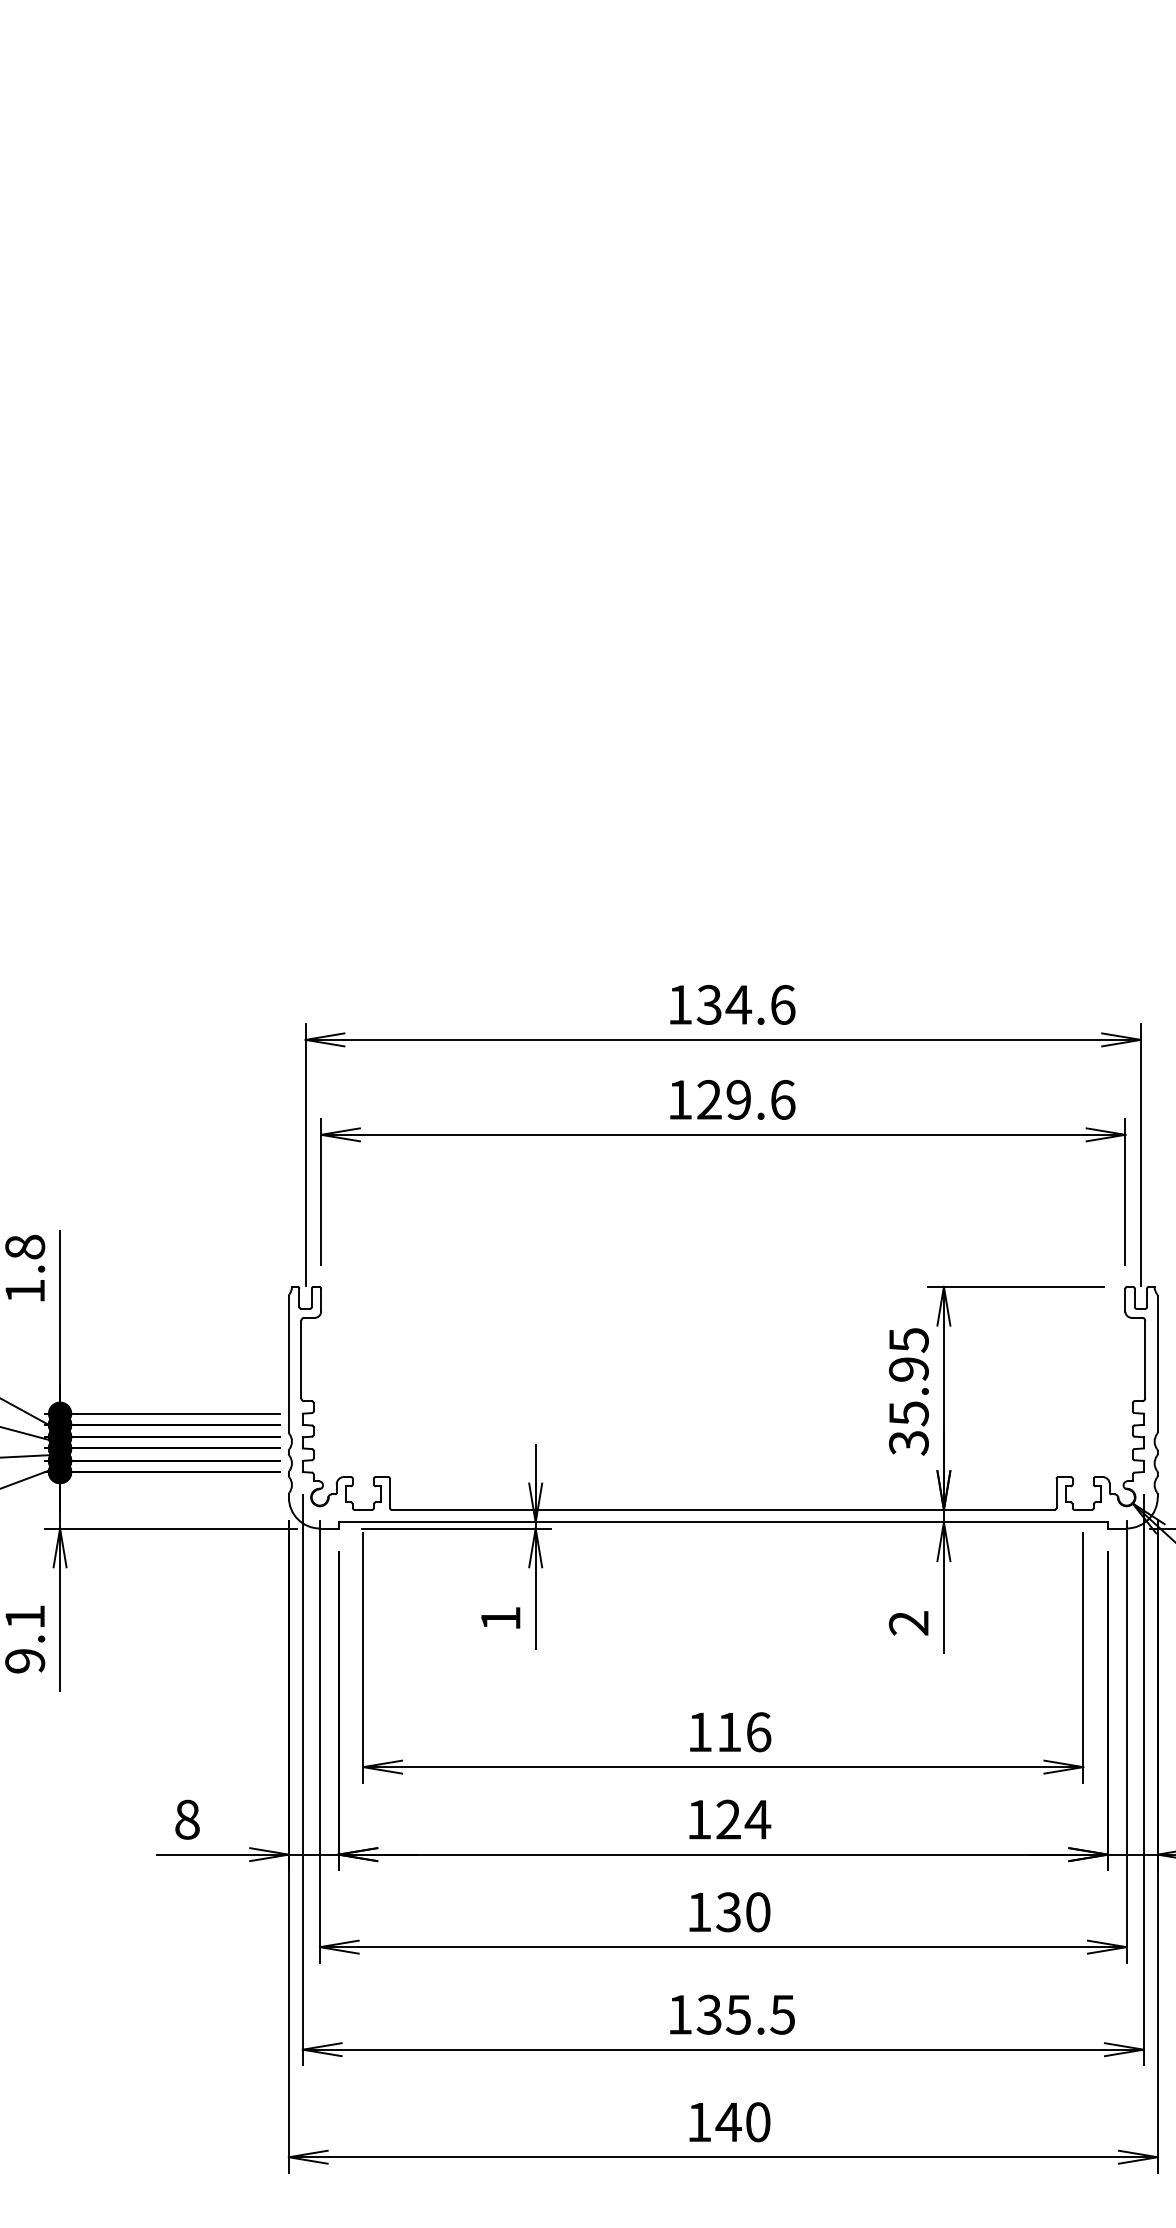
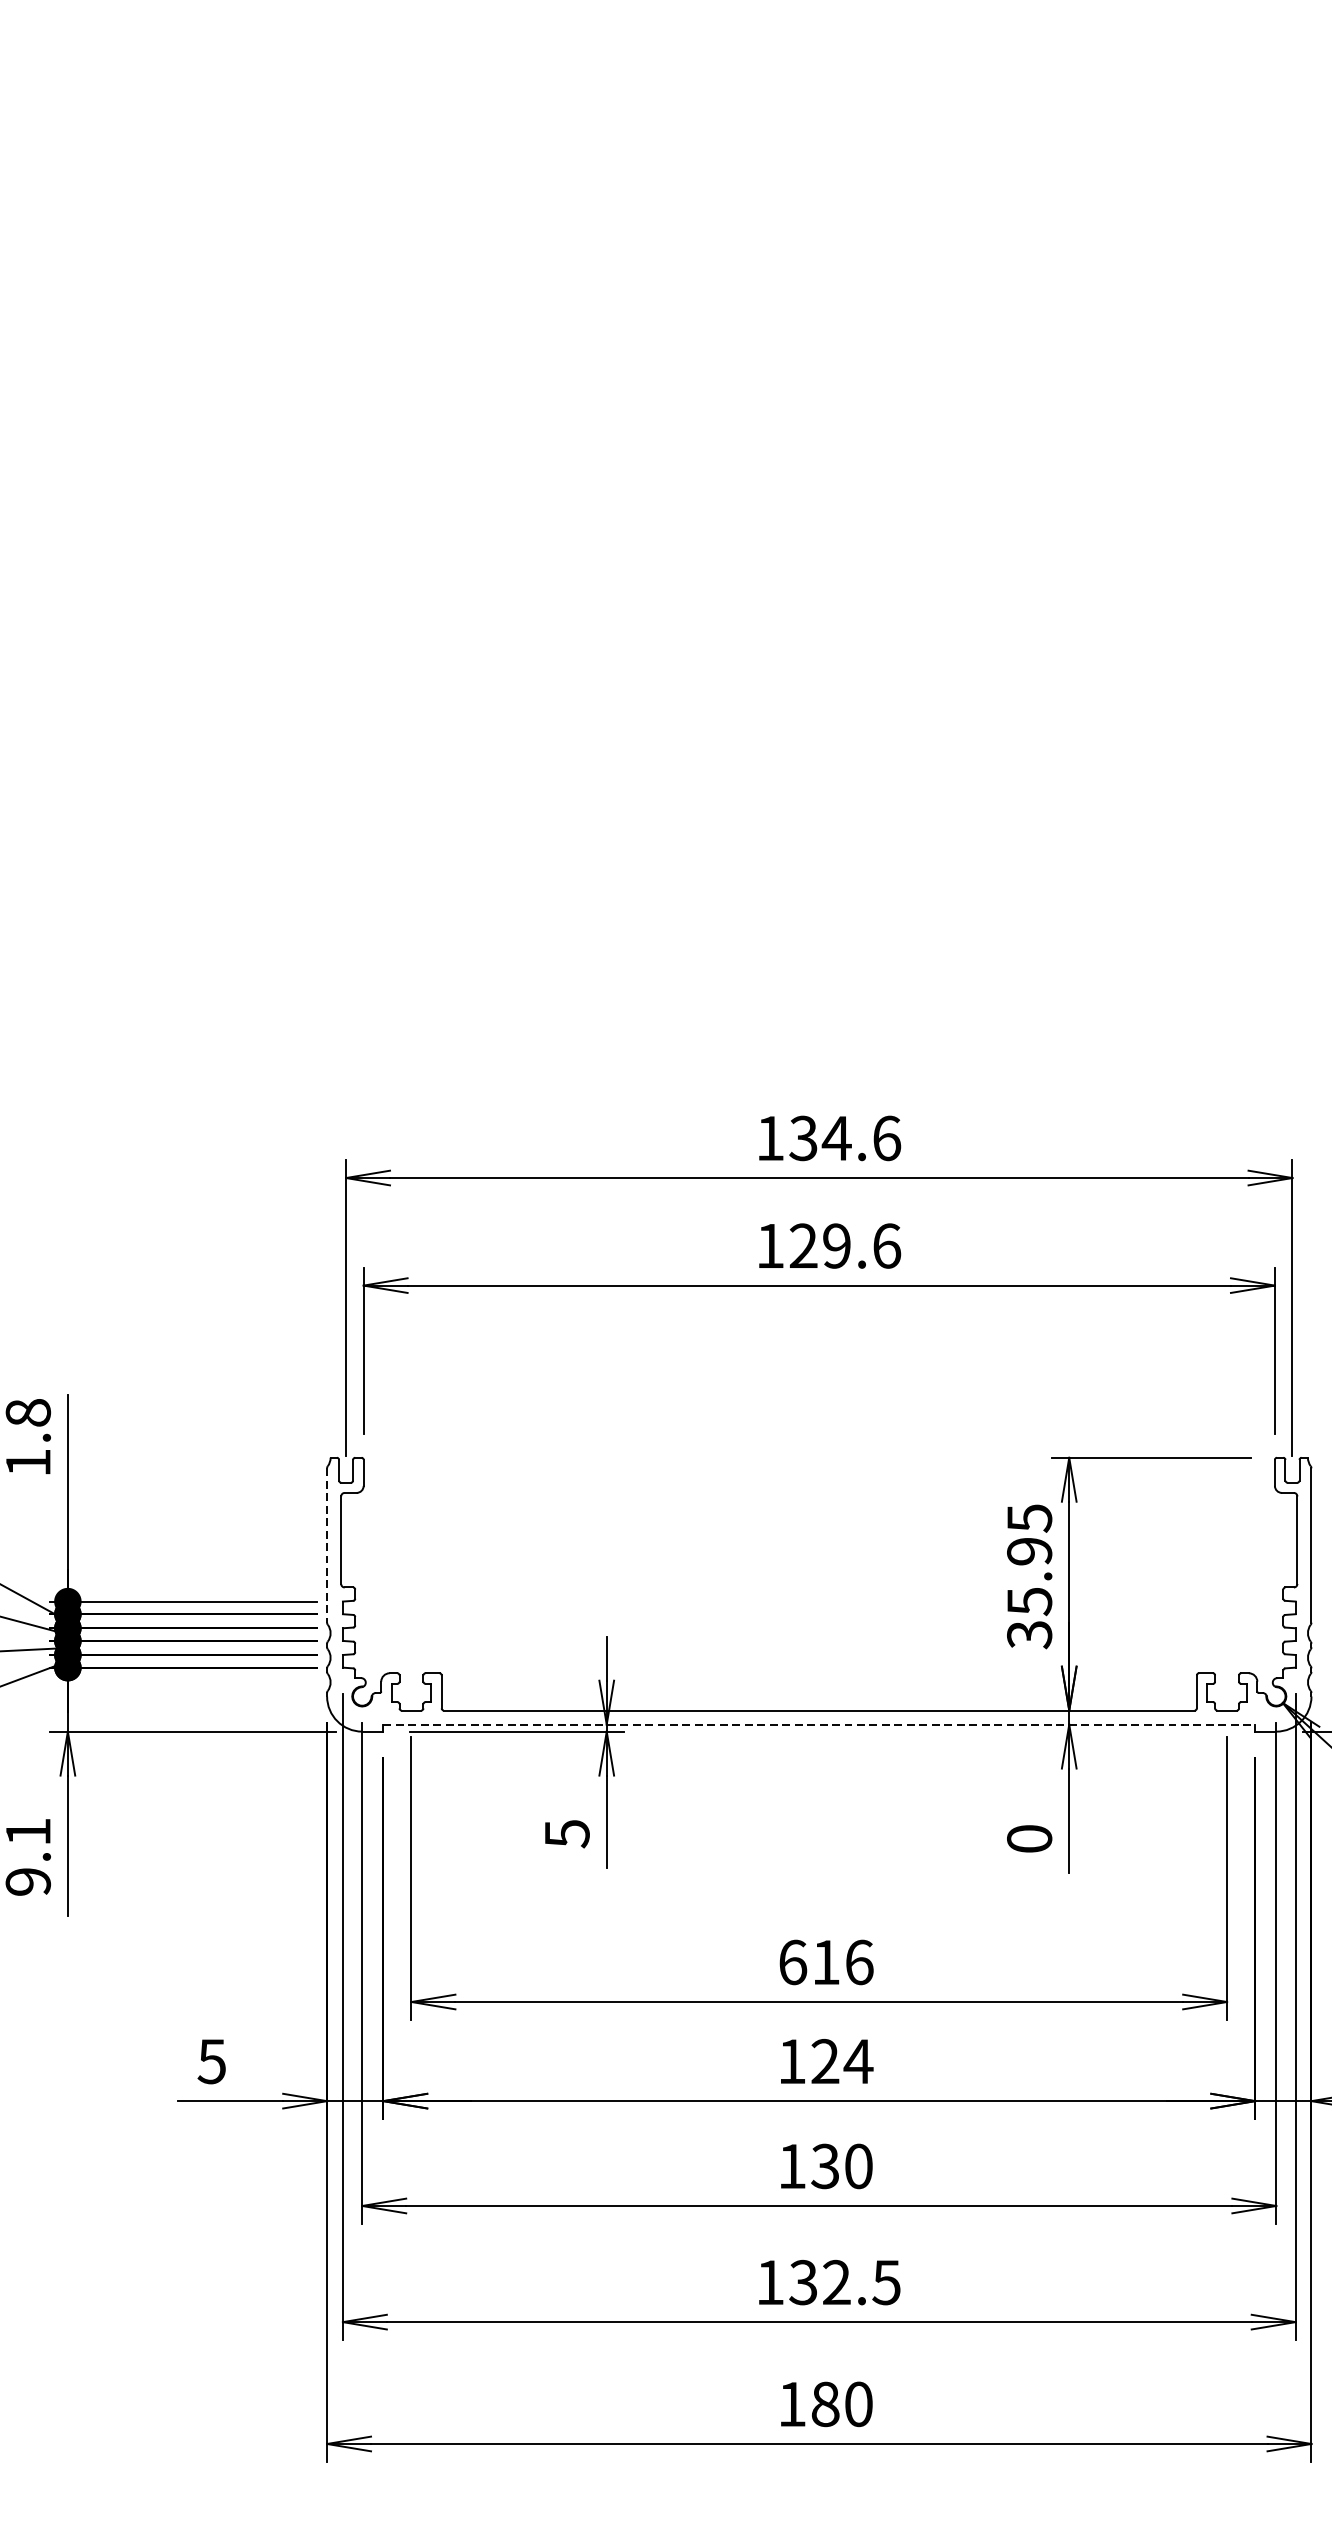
line: (288, 1364) -> (326, 1545), solid -> dashed
line: (723, 1522) -> (819, 1724), solid -> dashed
text: (500, 1618) -> (566, 1833), 1 -> 5
text: (908, 1623) -> (1029, 1839), 2 -> 0
text: (700, 1732) -> (793, 1962), 116 -> 616
text: (186, 1819) -> (211, 2061), 8 -> 5
text: (738, 2014) -> (836, 2282), 135.5 -> 132.5
text: (728, 2122) -> (825, 2404), 140 -> 180

